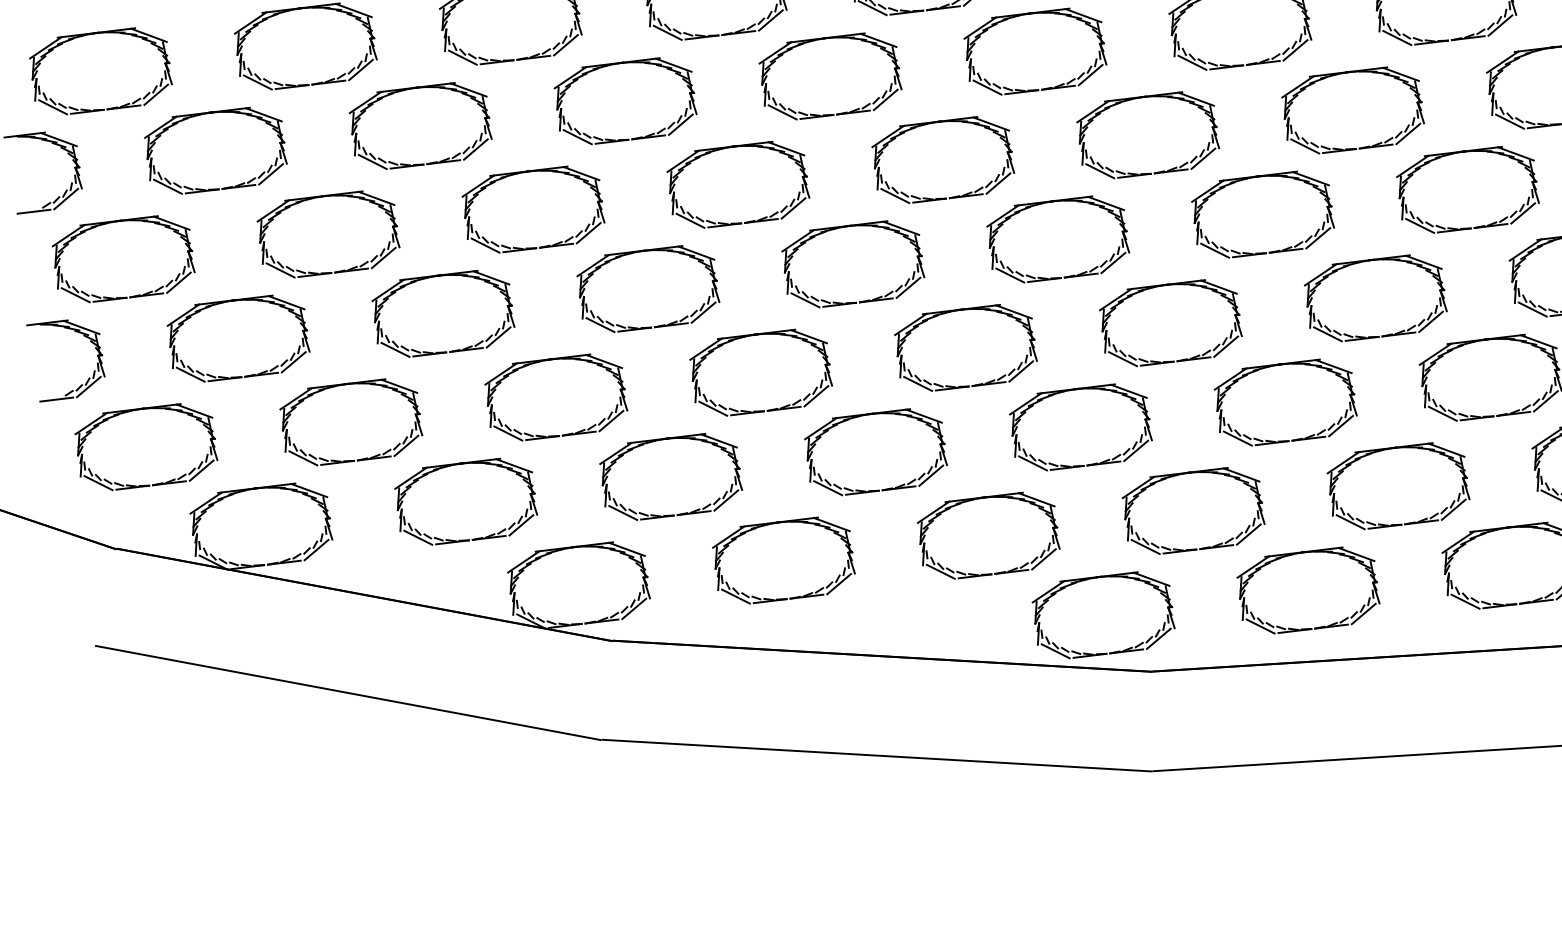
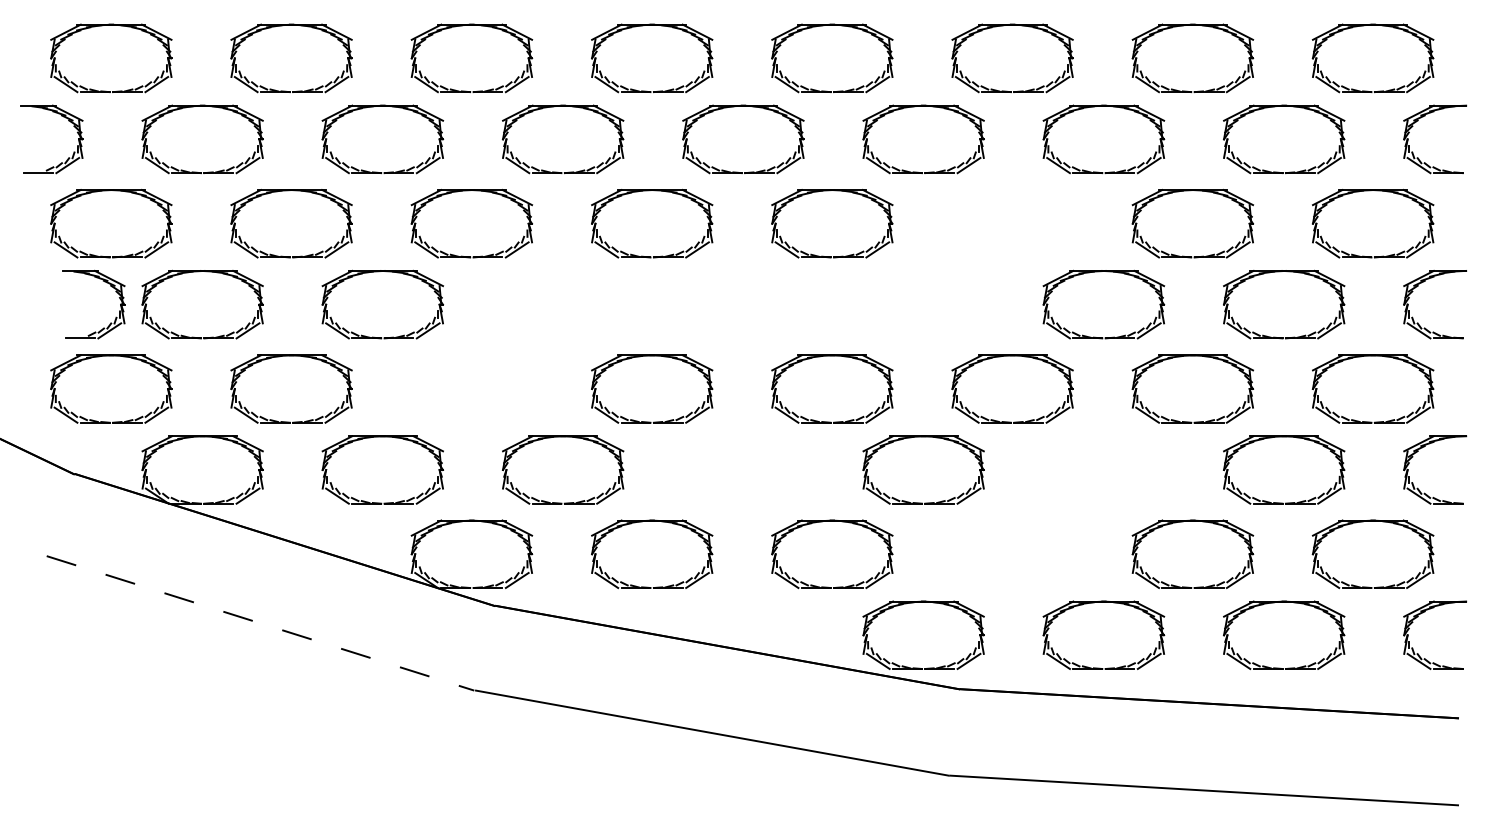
part: (1140, 99) -> (1009, 191), removed
part: (1049, 203) -> (919, 272), removed
part: (844, 228) -> (739, 272), removed
part: (647, 252) -> (566, 272), removed
part: (76, 332) -> (104, 282), moved
part: (551, 360) -> (471, 356), removed
part: (1280, 365) -> (1103, 437), removed
part: (871, 415) -> (743, 437), removed
part: (1193, 548) -> (1008, 586), removed
line: (349, 693) -> (261, 623), solid -> dashed

